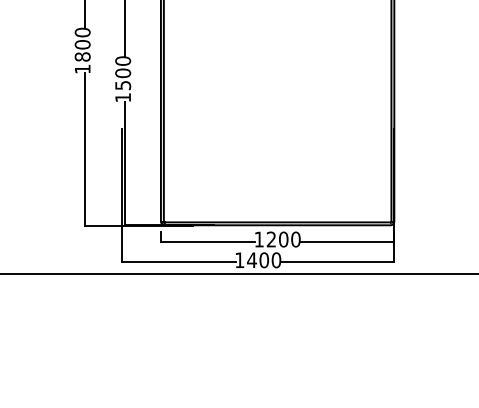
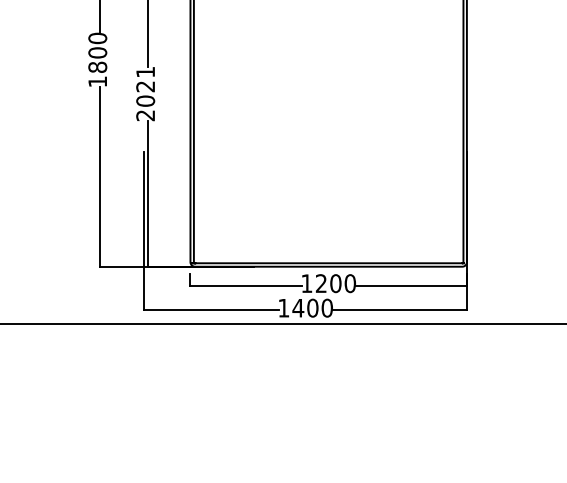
text: (123, 79) -> (146, 94), 1500 -> 2021

